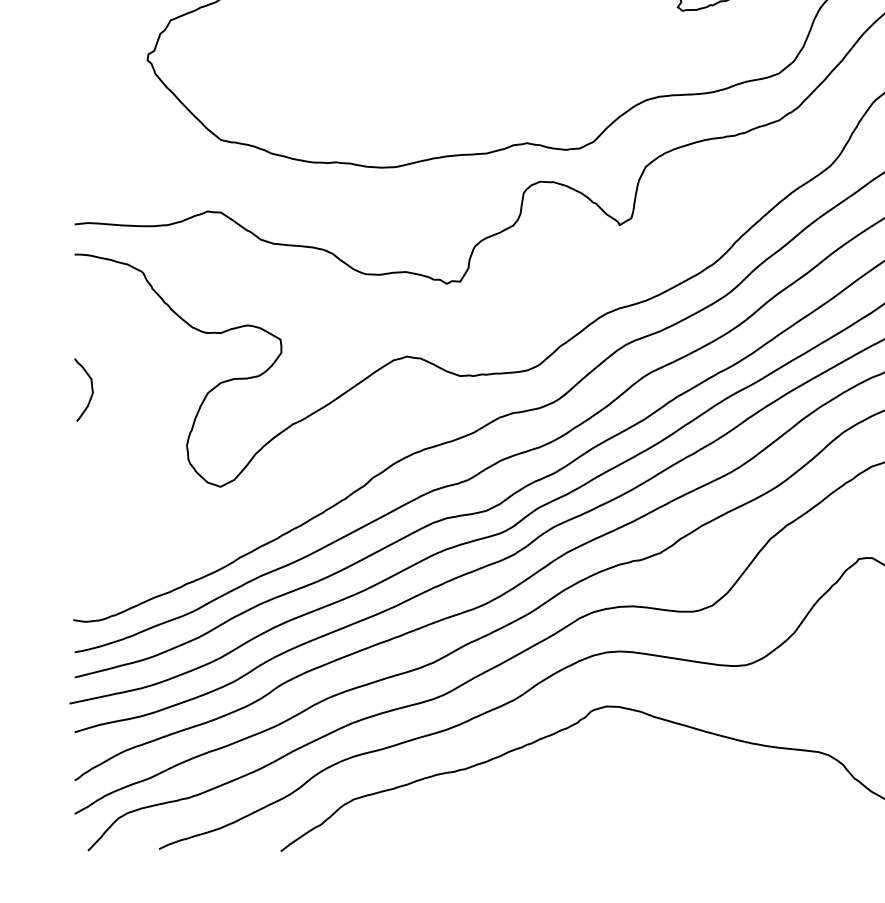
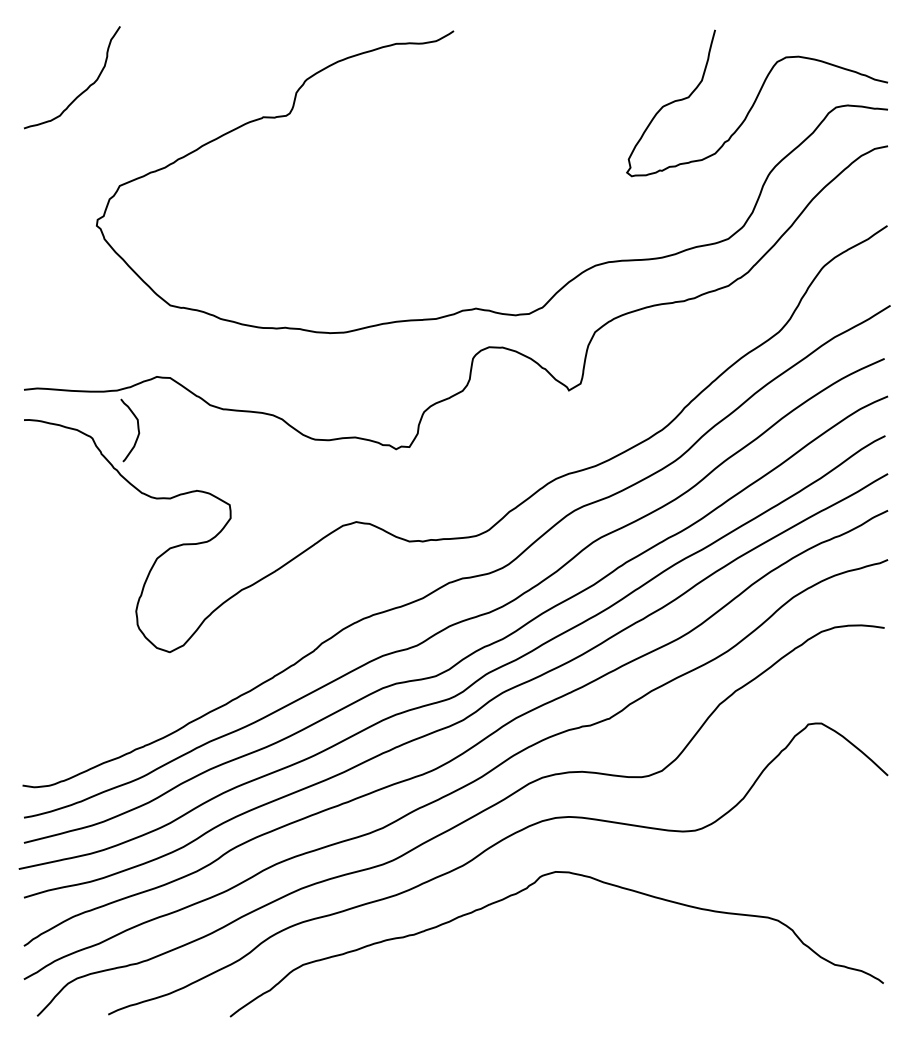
curve: (91, 390) -> (137, 430), moved

